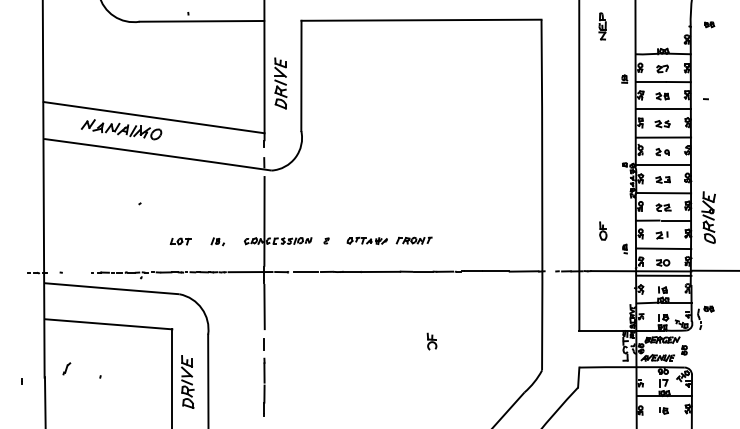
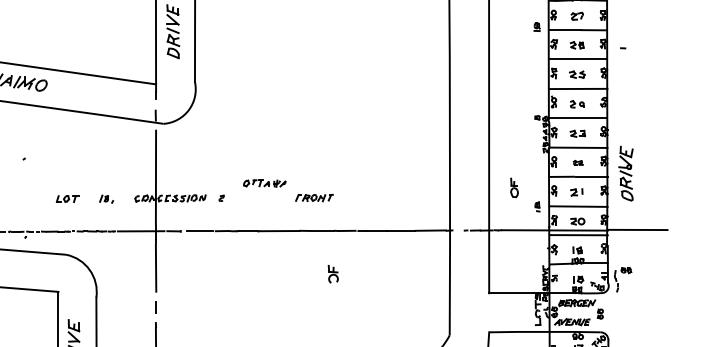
part: (663, 207) -> (578, 162), size x0.6
part: (366, 240) -> (263, 183), moved
part: (431, 341) -> (332, 274), moved

